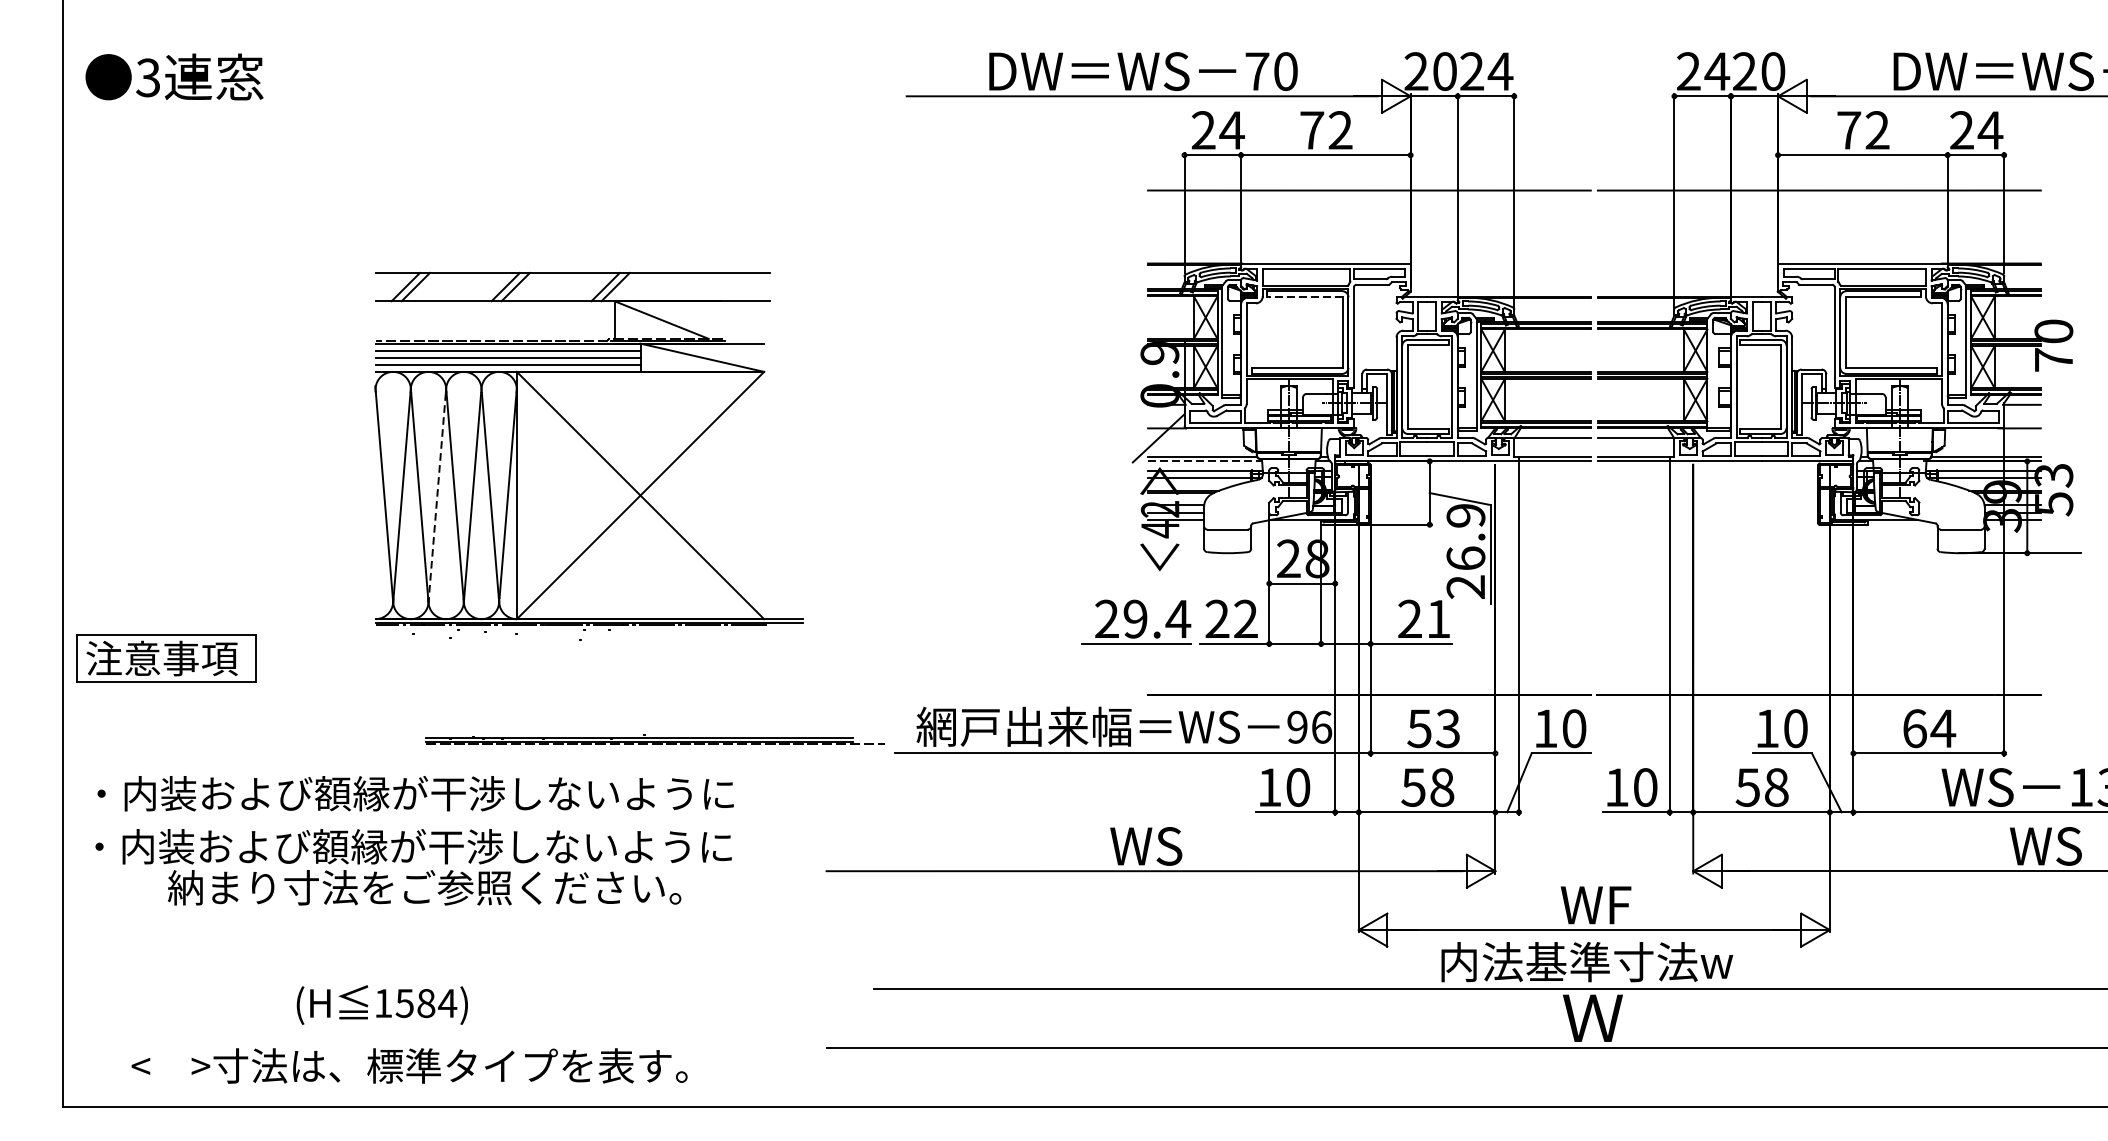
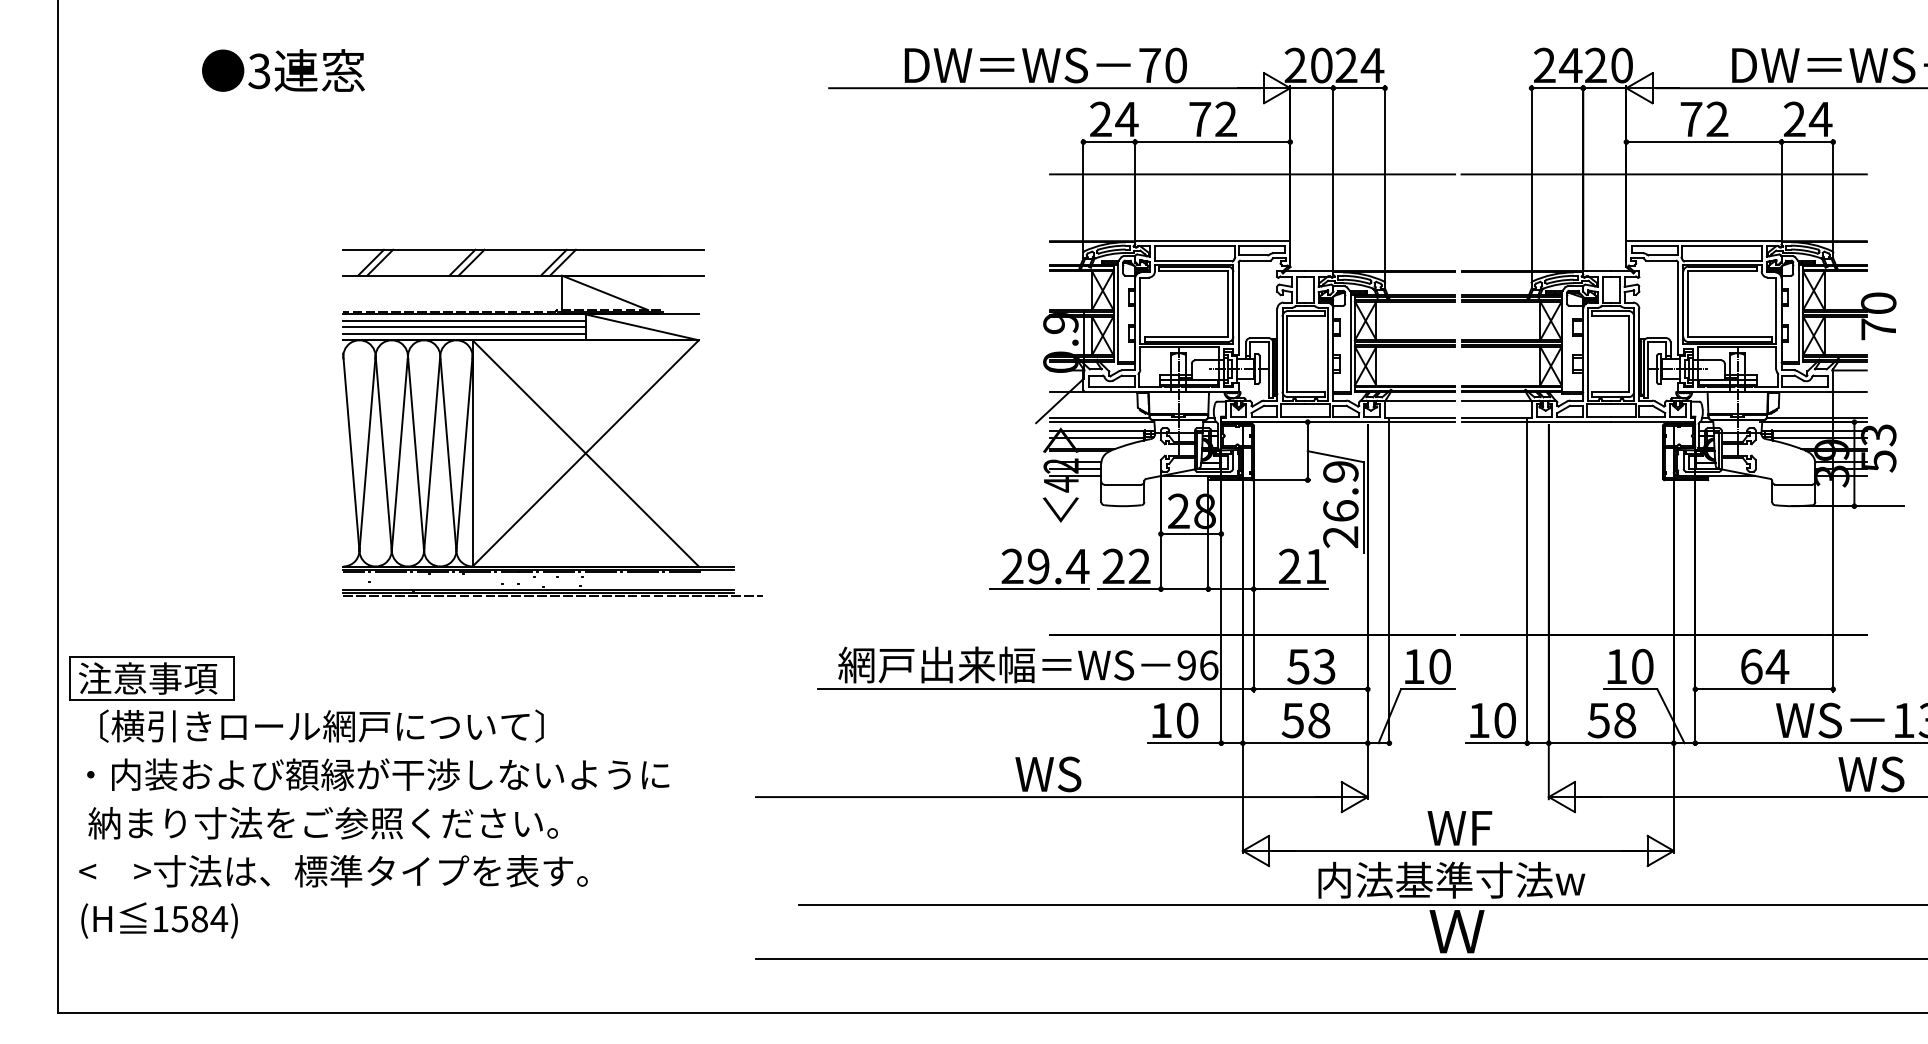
text: (174, 76) -> (283, 70), moved
line: (1304, 296) -> (1193, 271), dashed -> solid
line: (1205, 461) -> (1102, 422), dashed -> solid
line: (436, 498) -> (399, 456), dashed -> solid
part: (165, 658) -> (151, 678), moved
part: (654, 736) -> (552, 588), moved
text: (416, 792) -> (380, 725), ・内装および額縁が干渉しないように -> 〔横引きロール網戸について〕
text: (423, 888) -> (322, 823), moved
text: (382, 1005) -> (159, 920), moved
text: (409, 1066) -> (333, 871), moved

